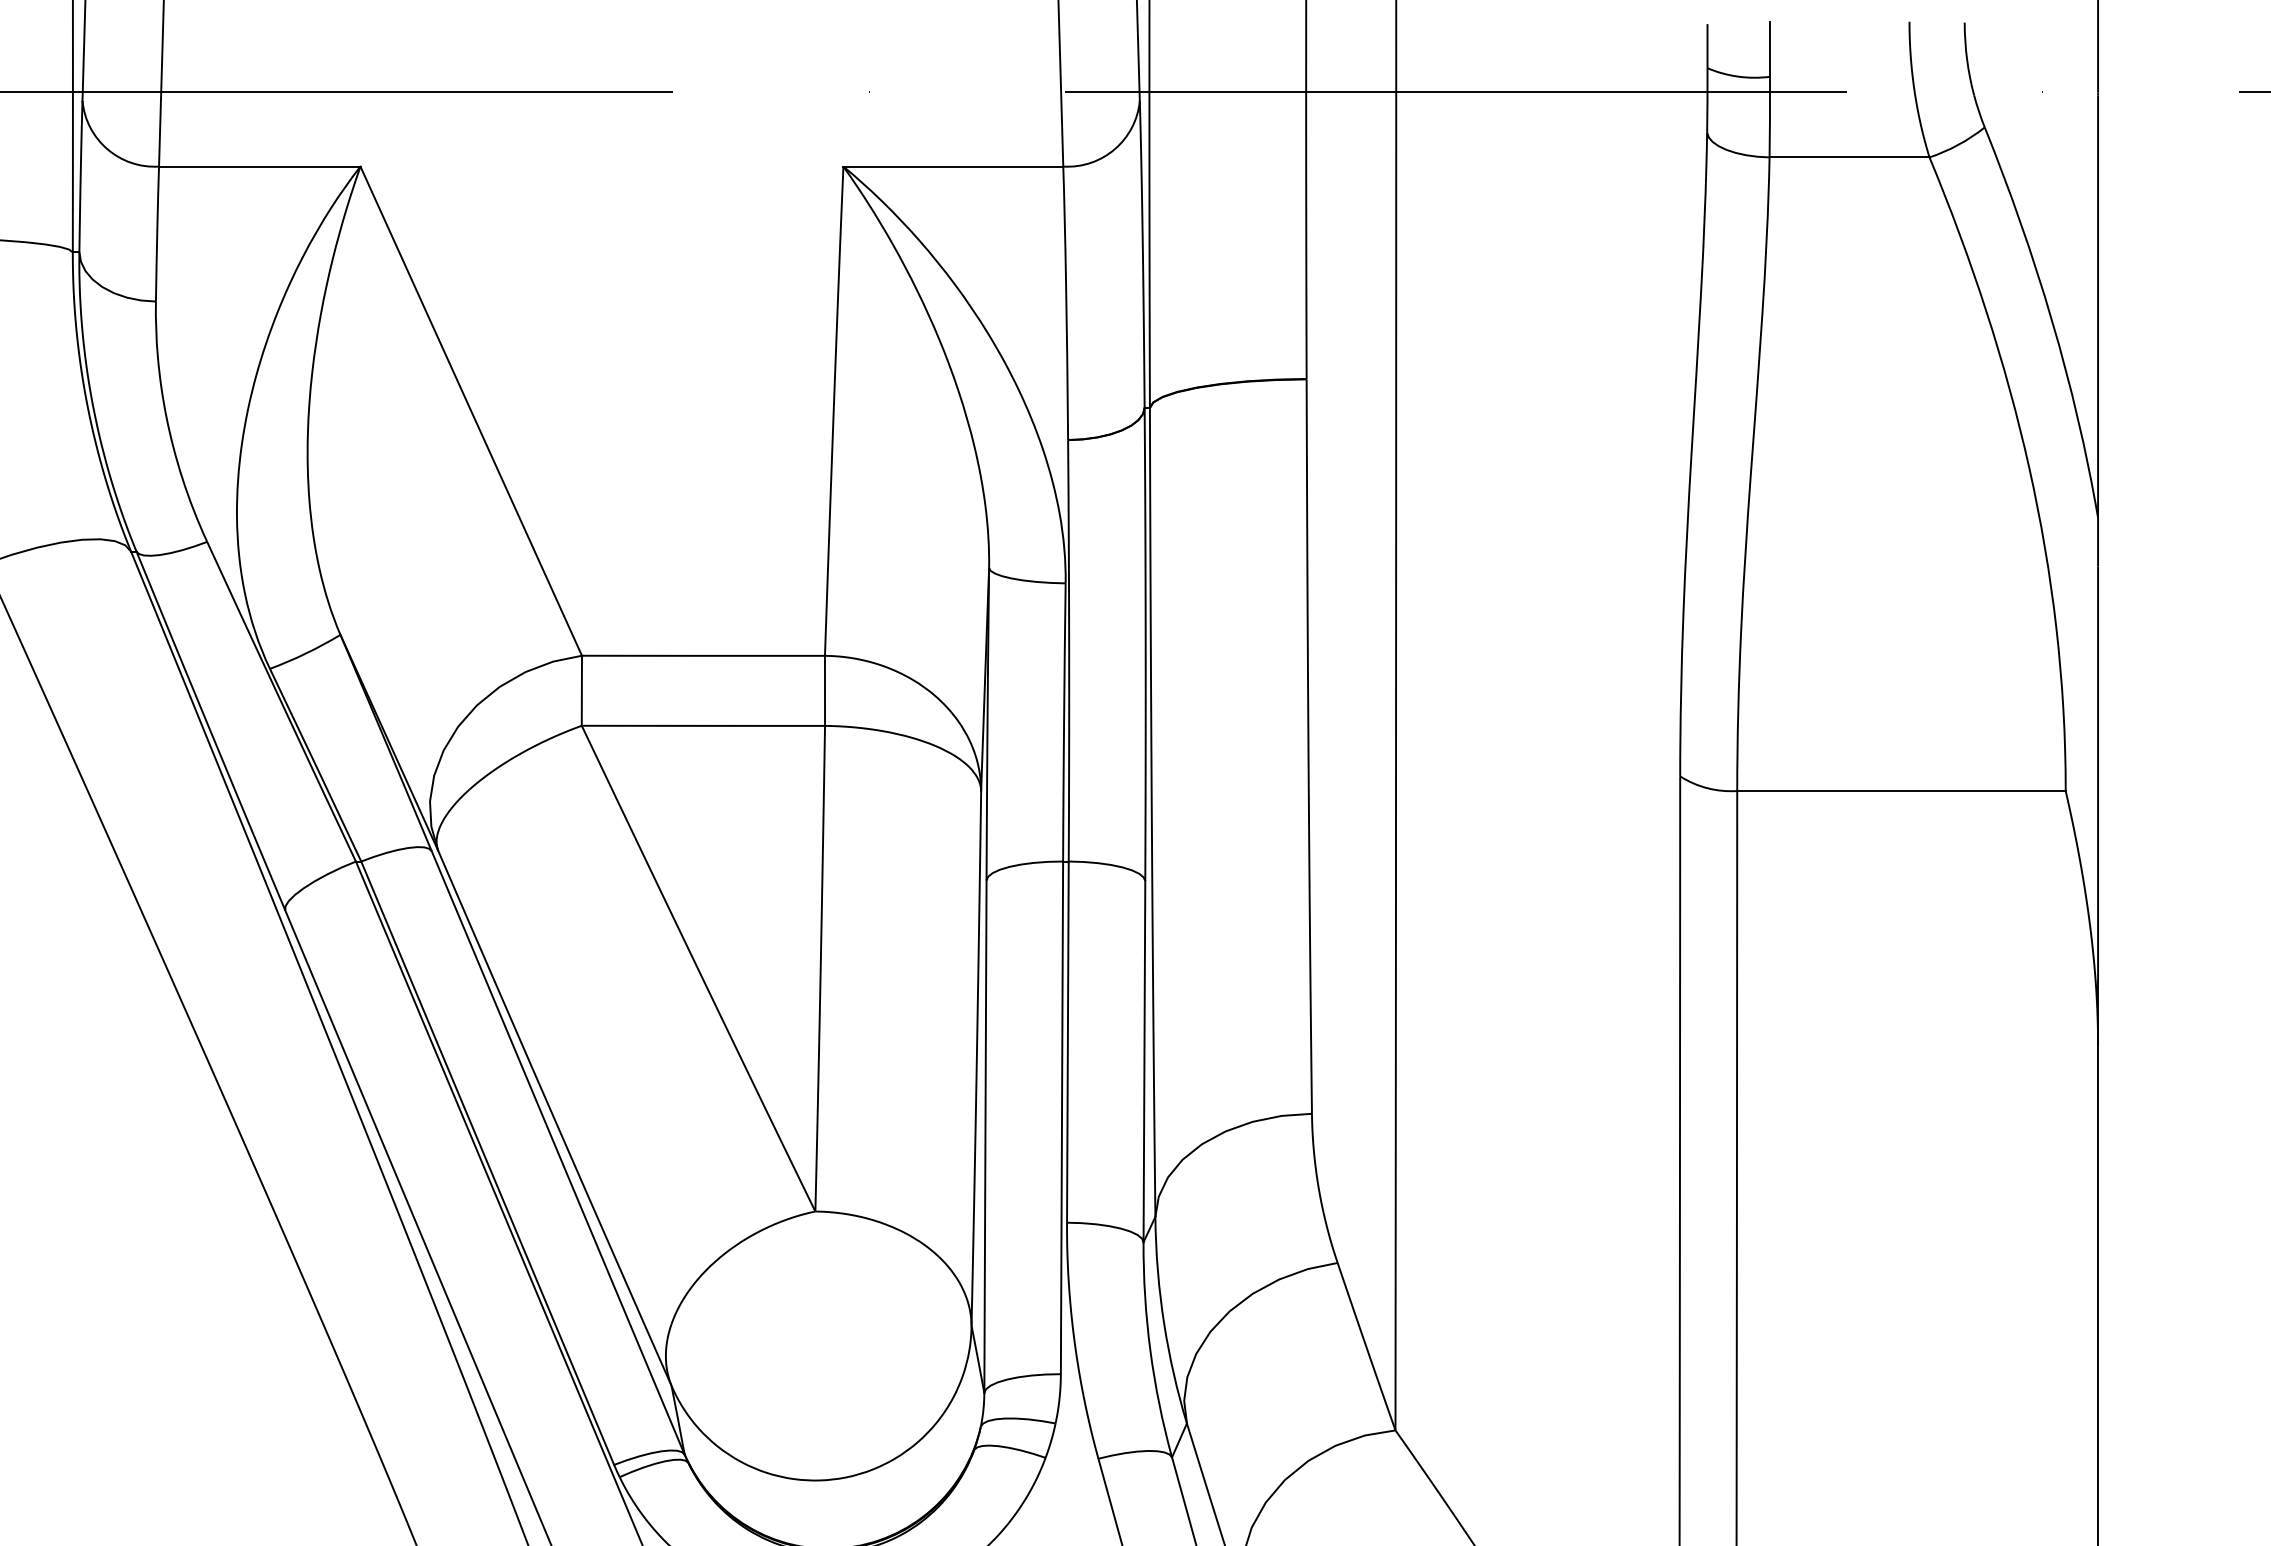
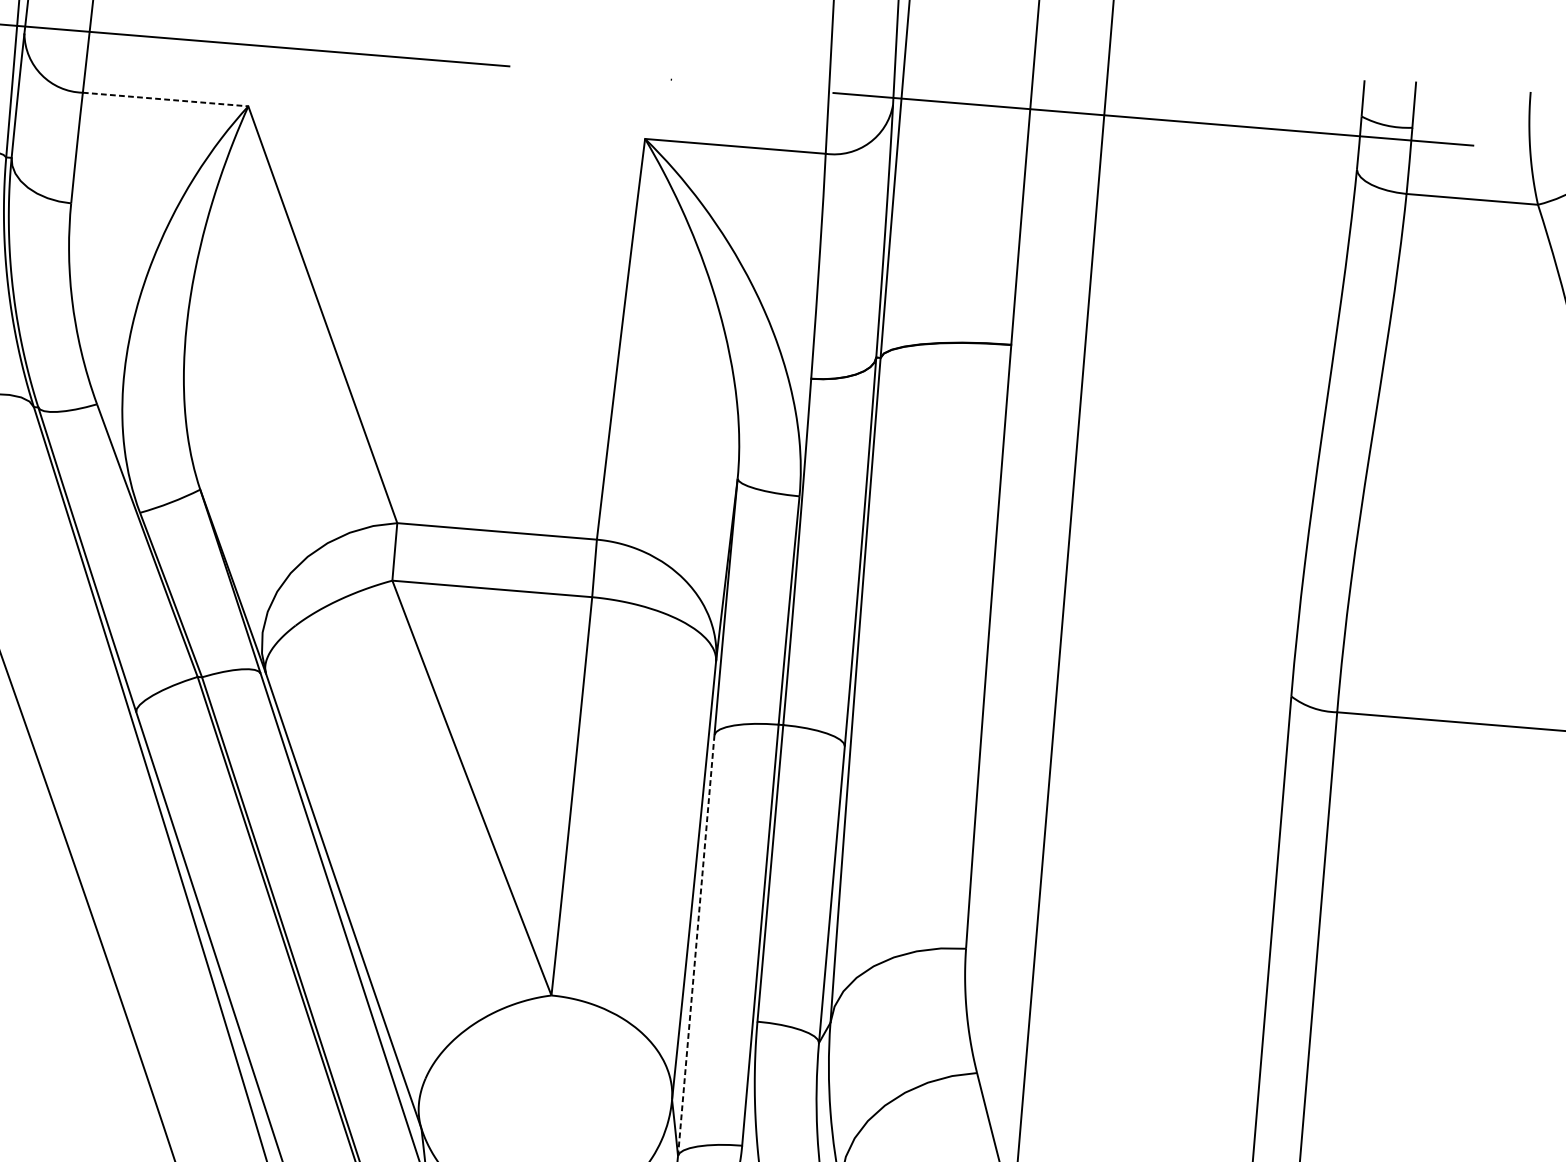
line: (259, 166) -> (165, 99), solid -> dashed
line: (985, 1137) -> (696, 946), solid -> dashed

